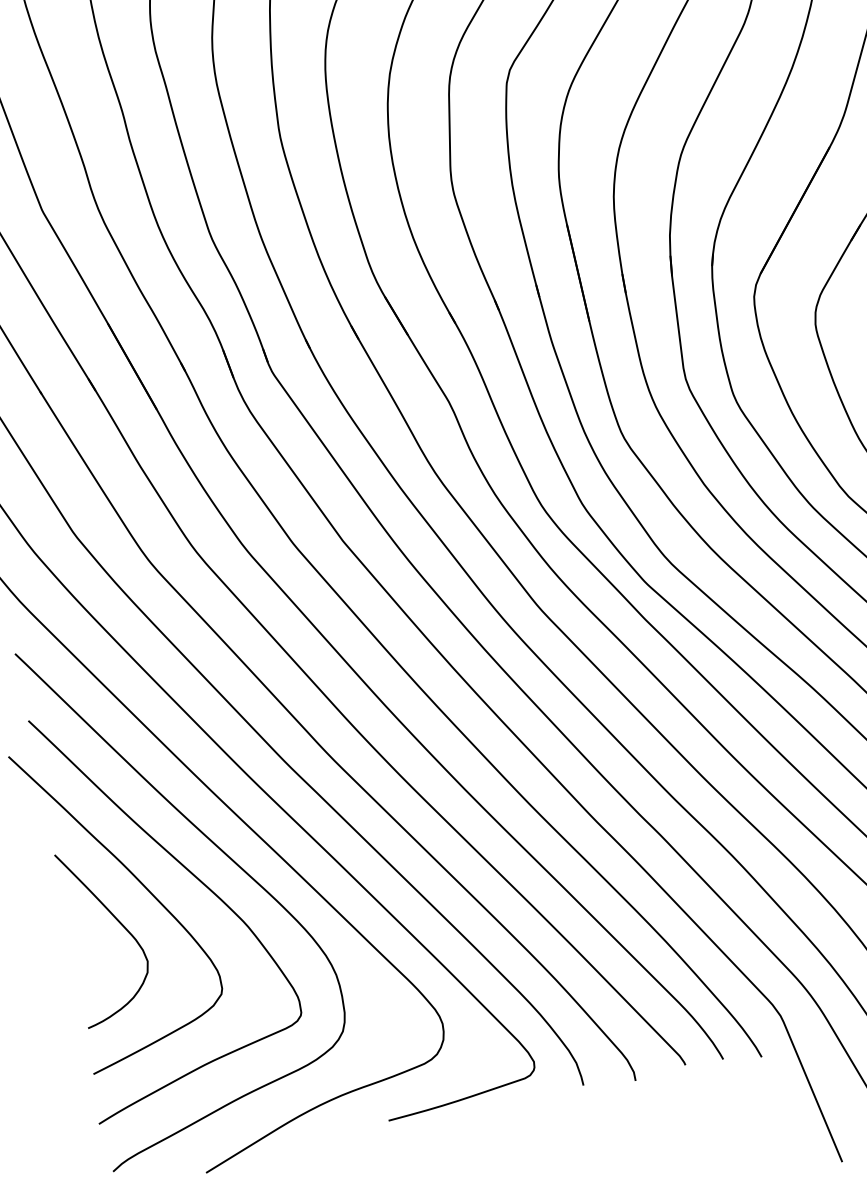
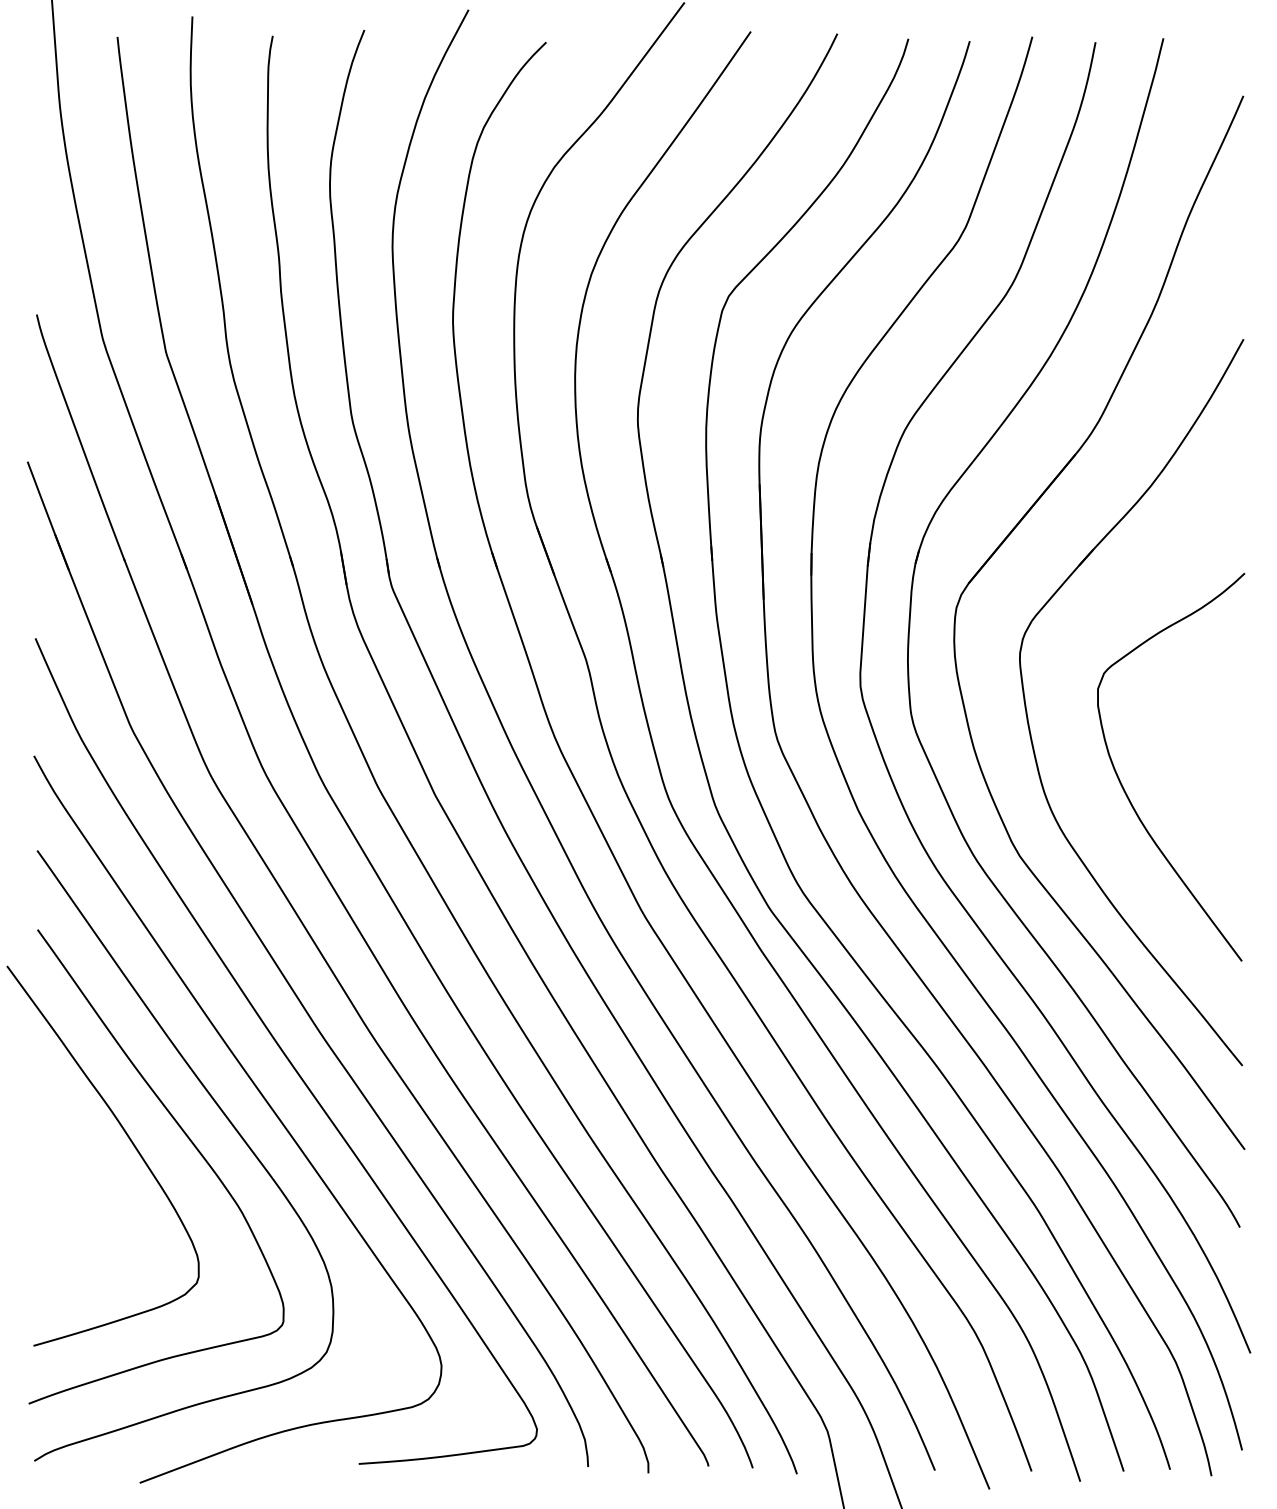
curve: (119, 923) -> (96, 1180), removed

